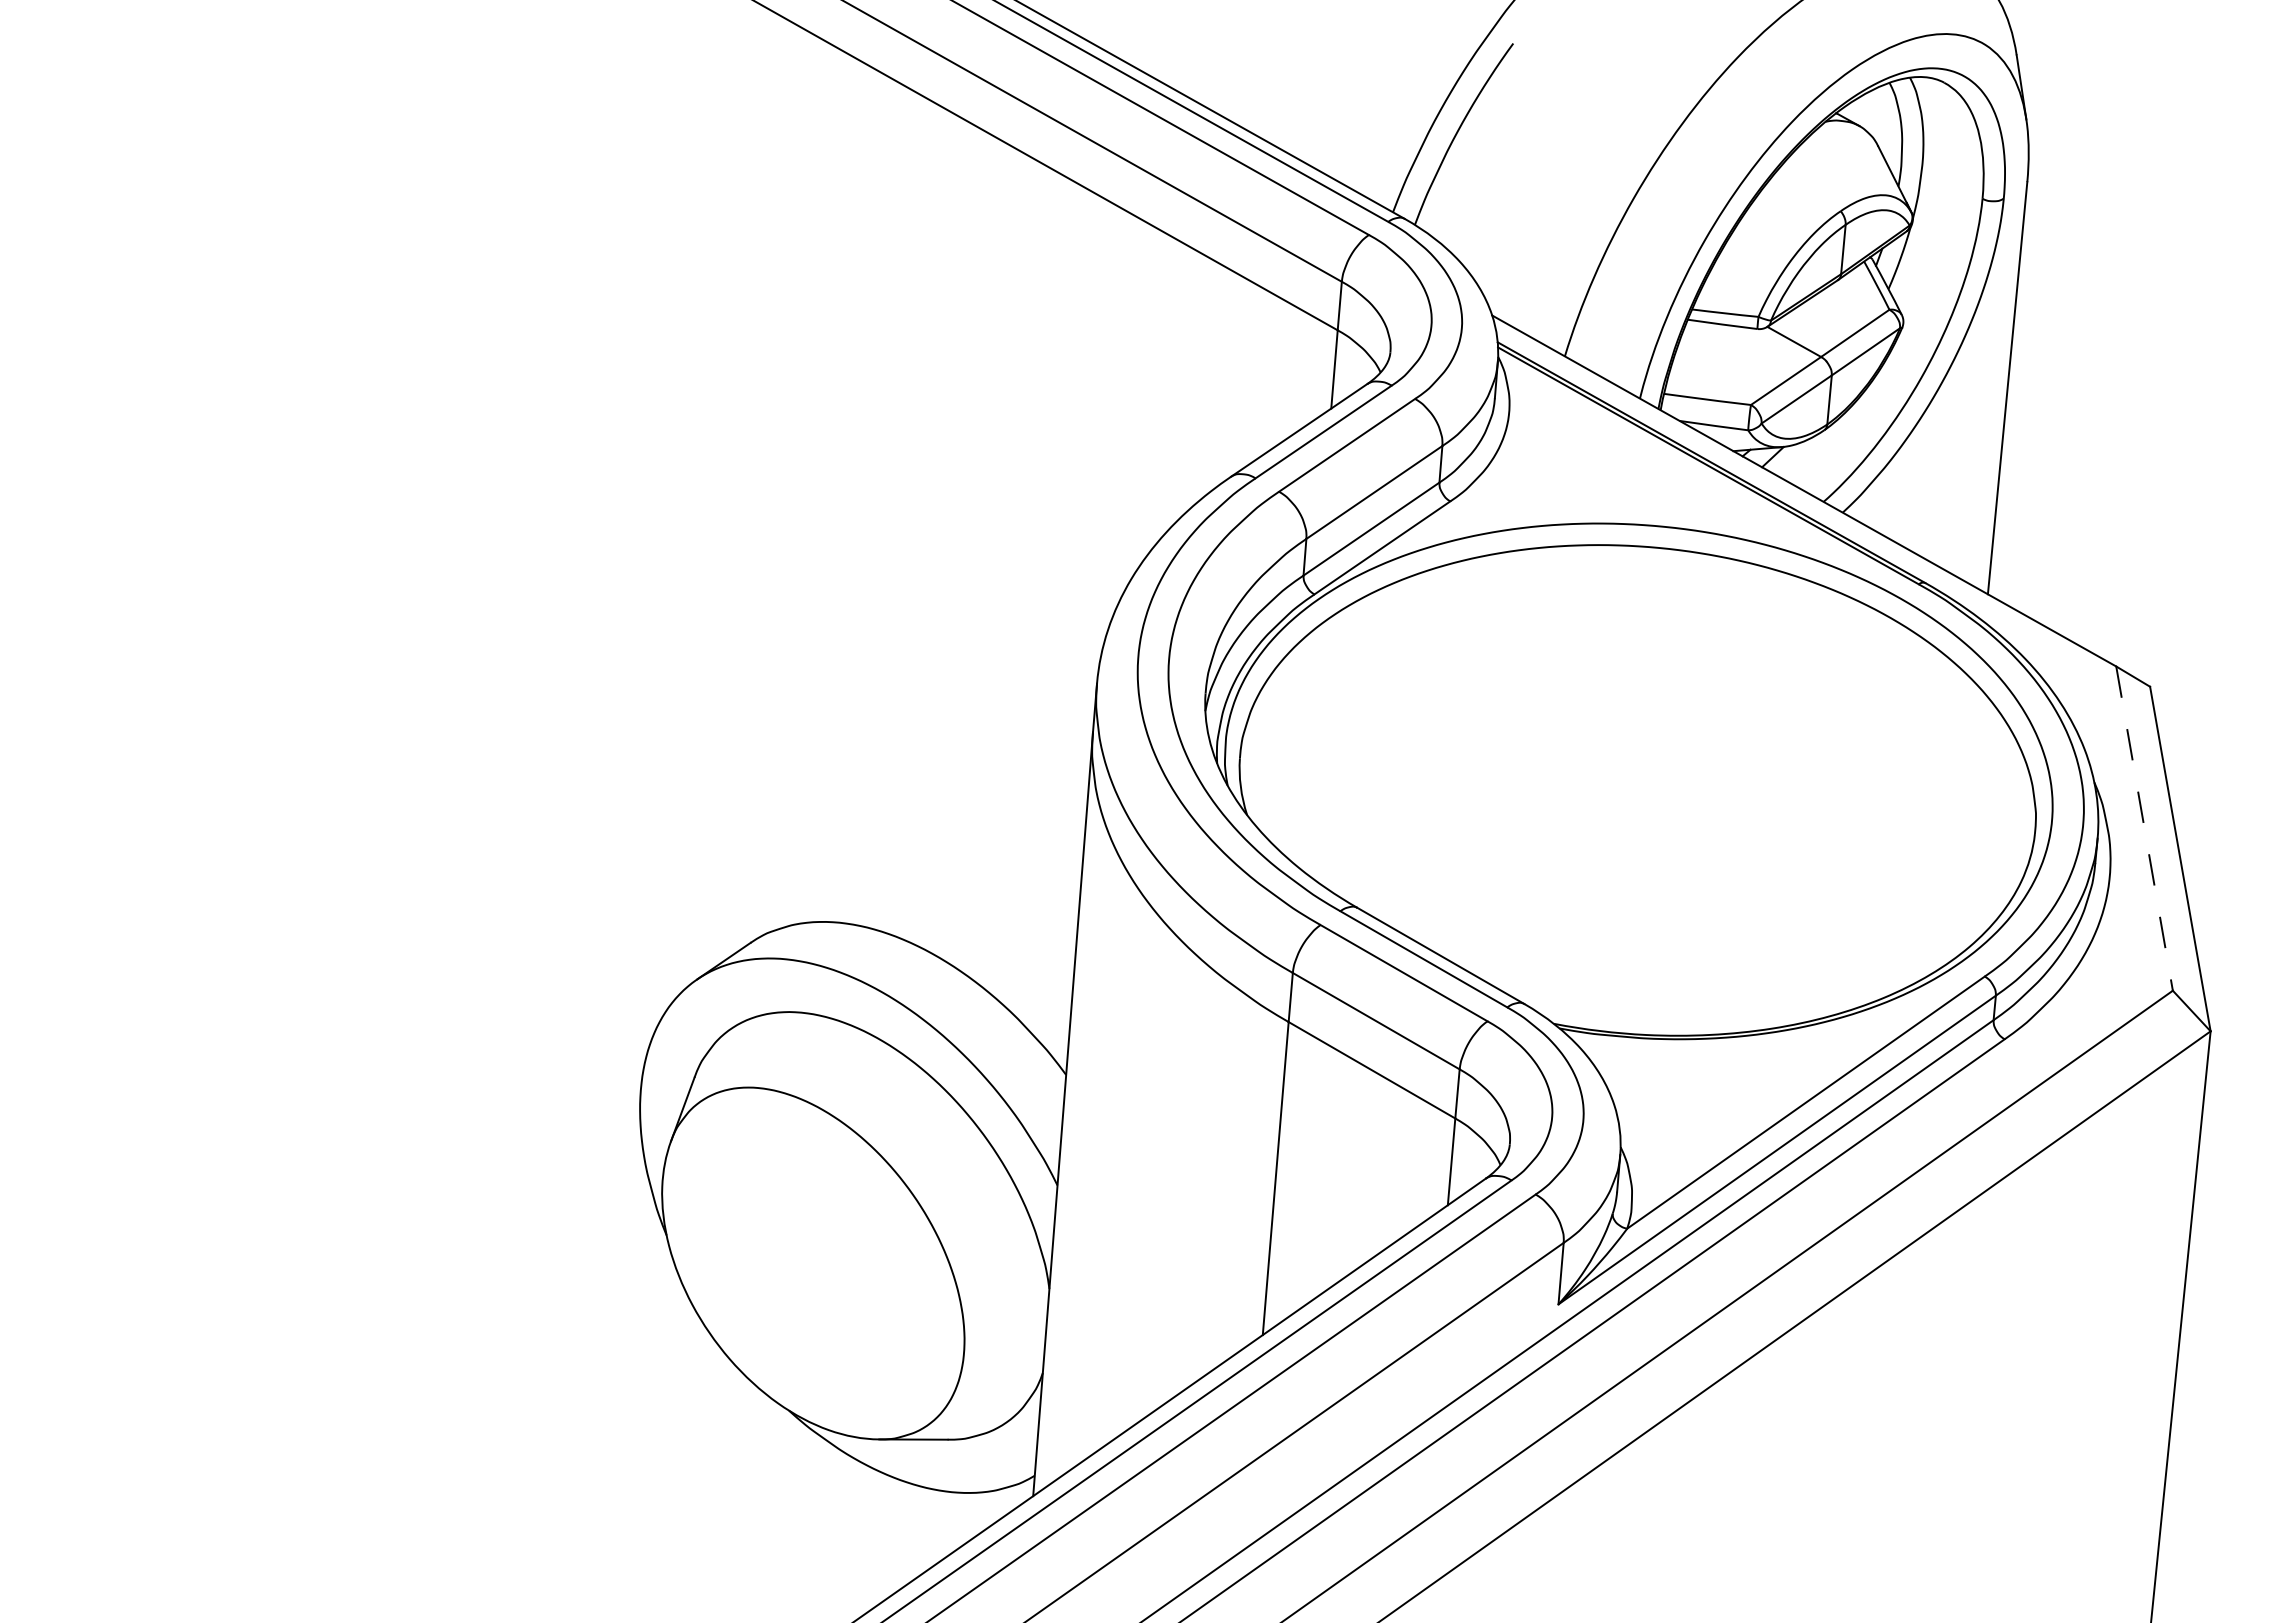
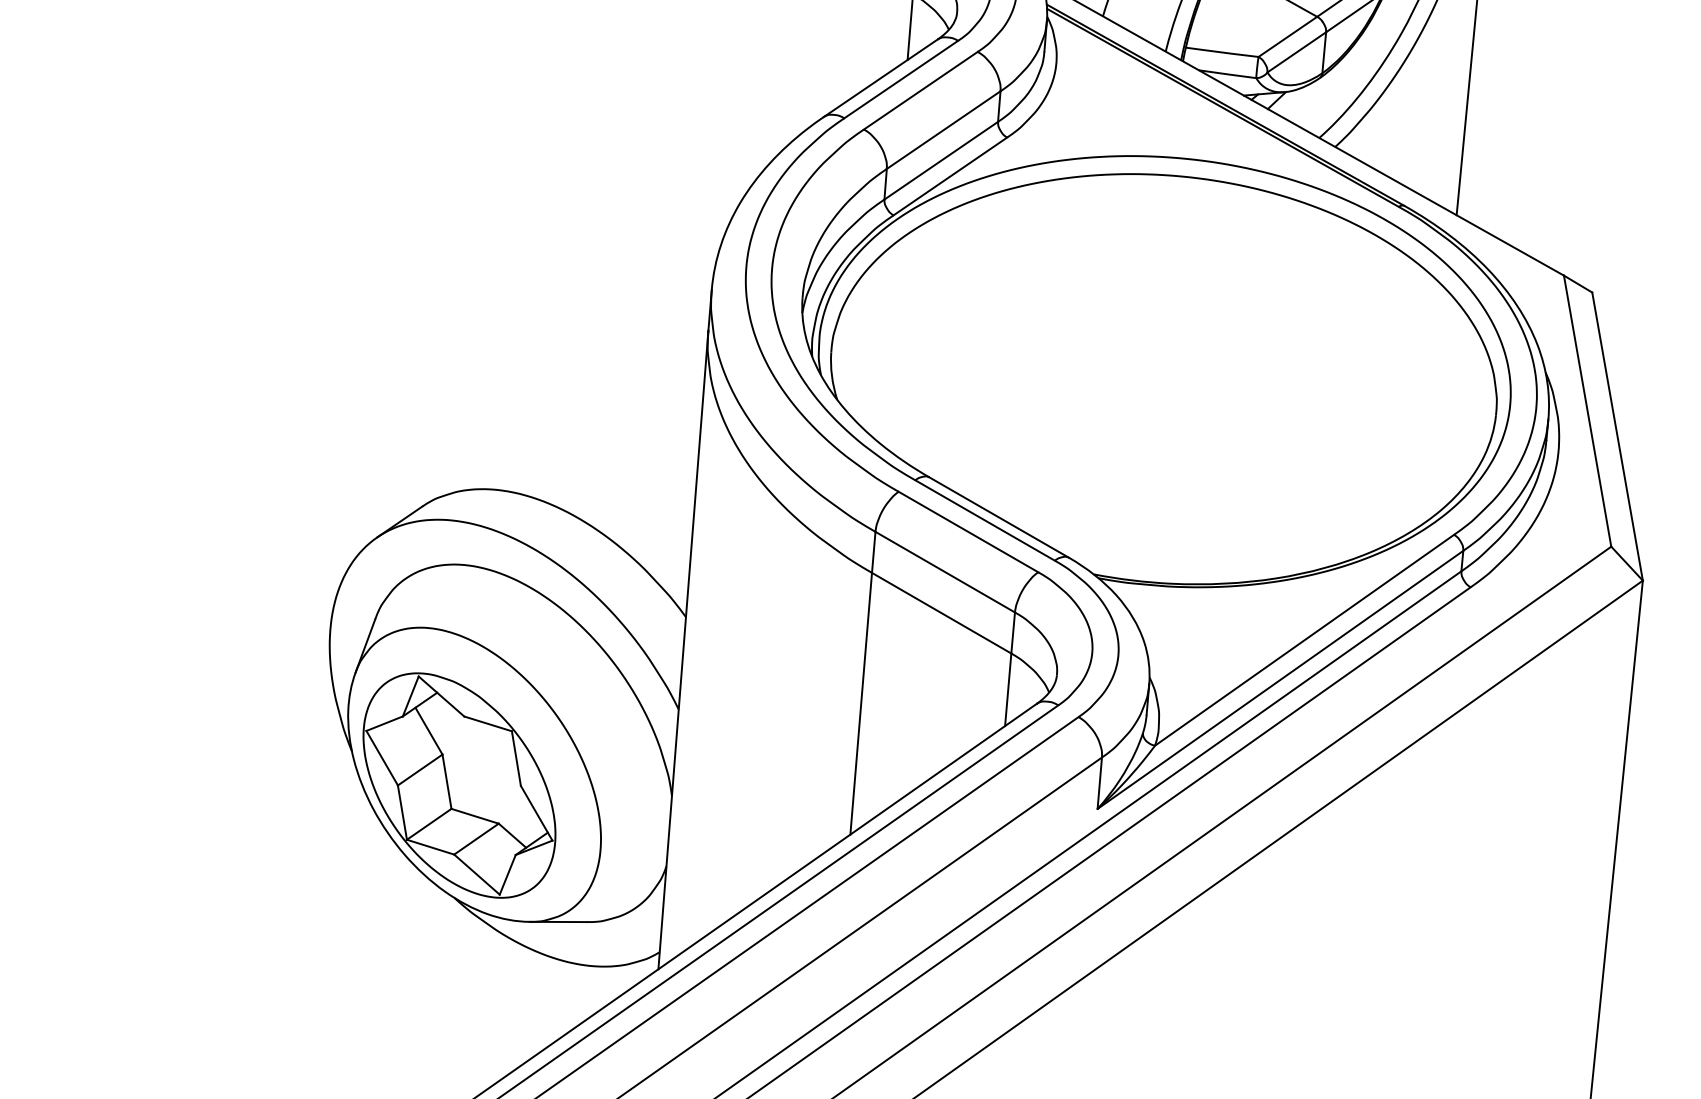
line: (2144, 828) -> (1587, 411), dashed -> solid
part: (794, 1276) -> (458, 785), added

